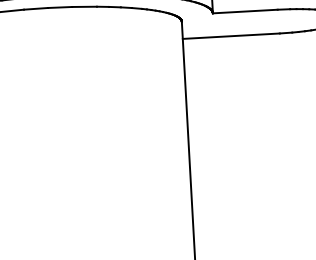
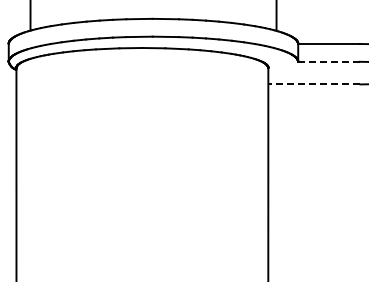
line: (244, 11) -> (328, 61), solid -> dashed
line: (230, 36) -> (313, 84), solid -> dashed

